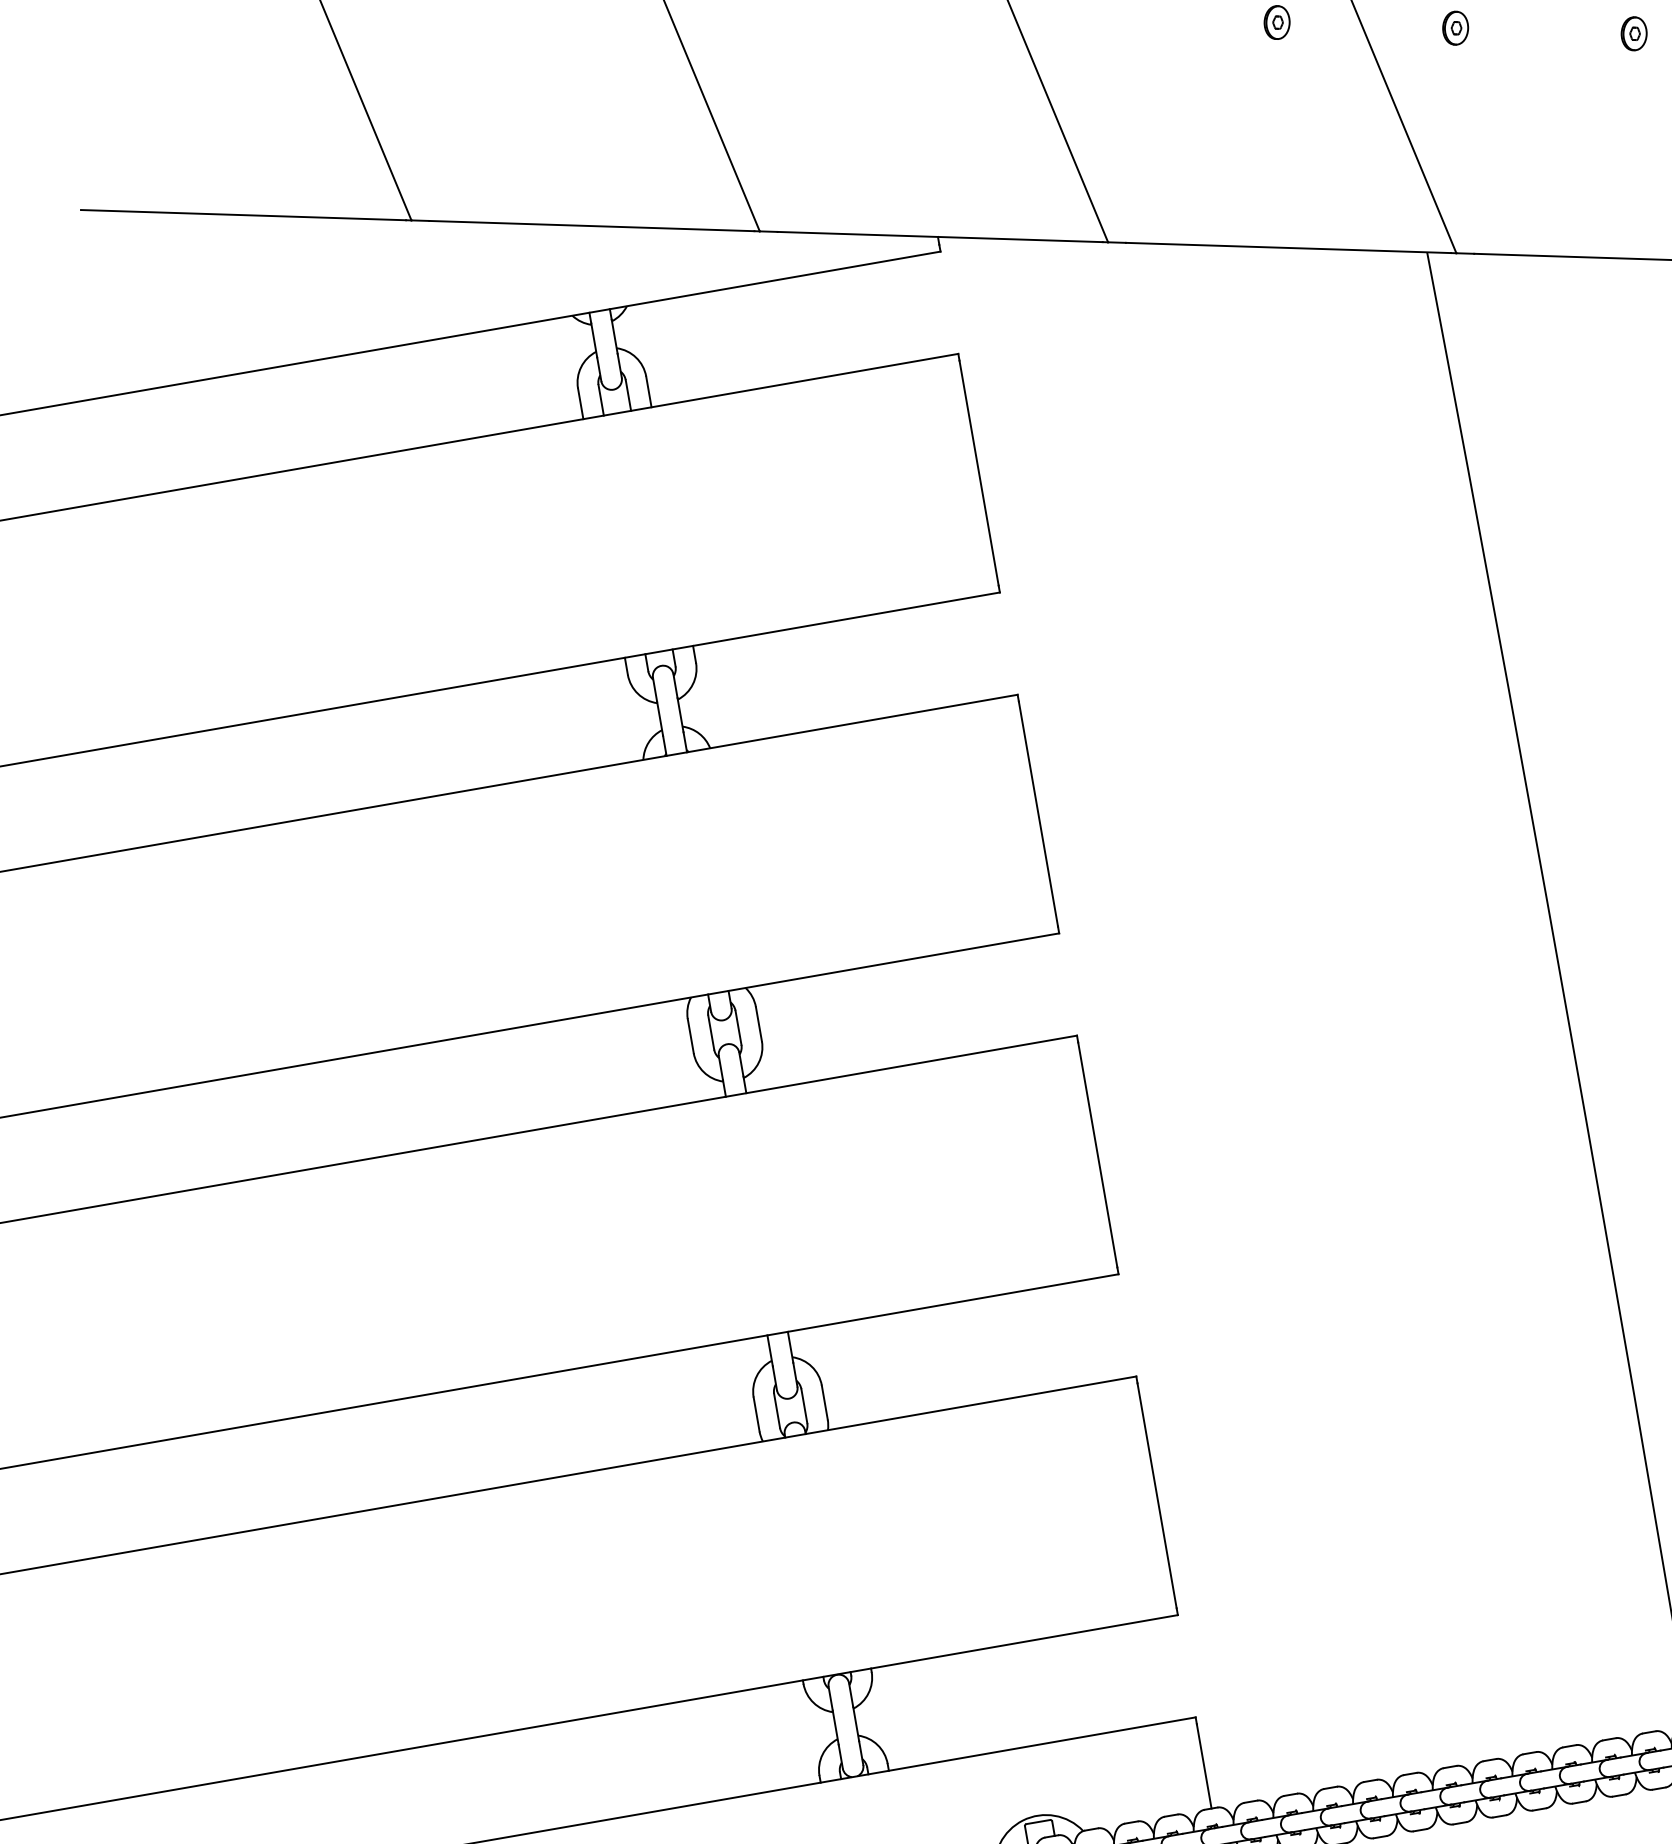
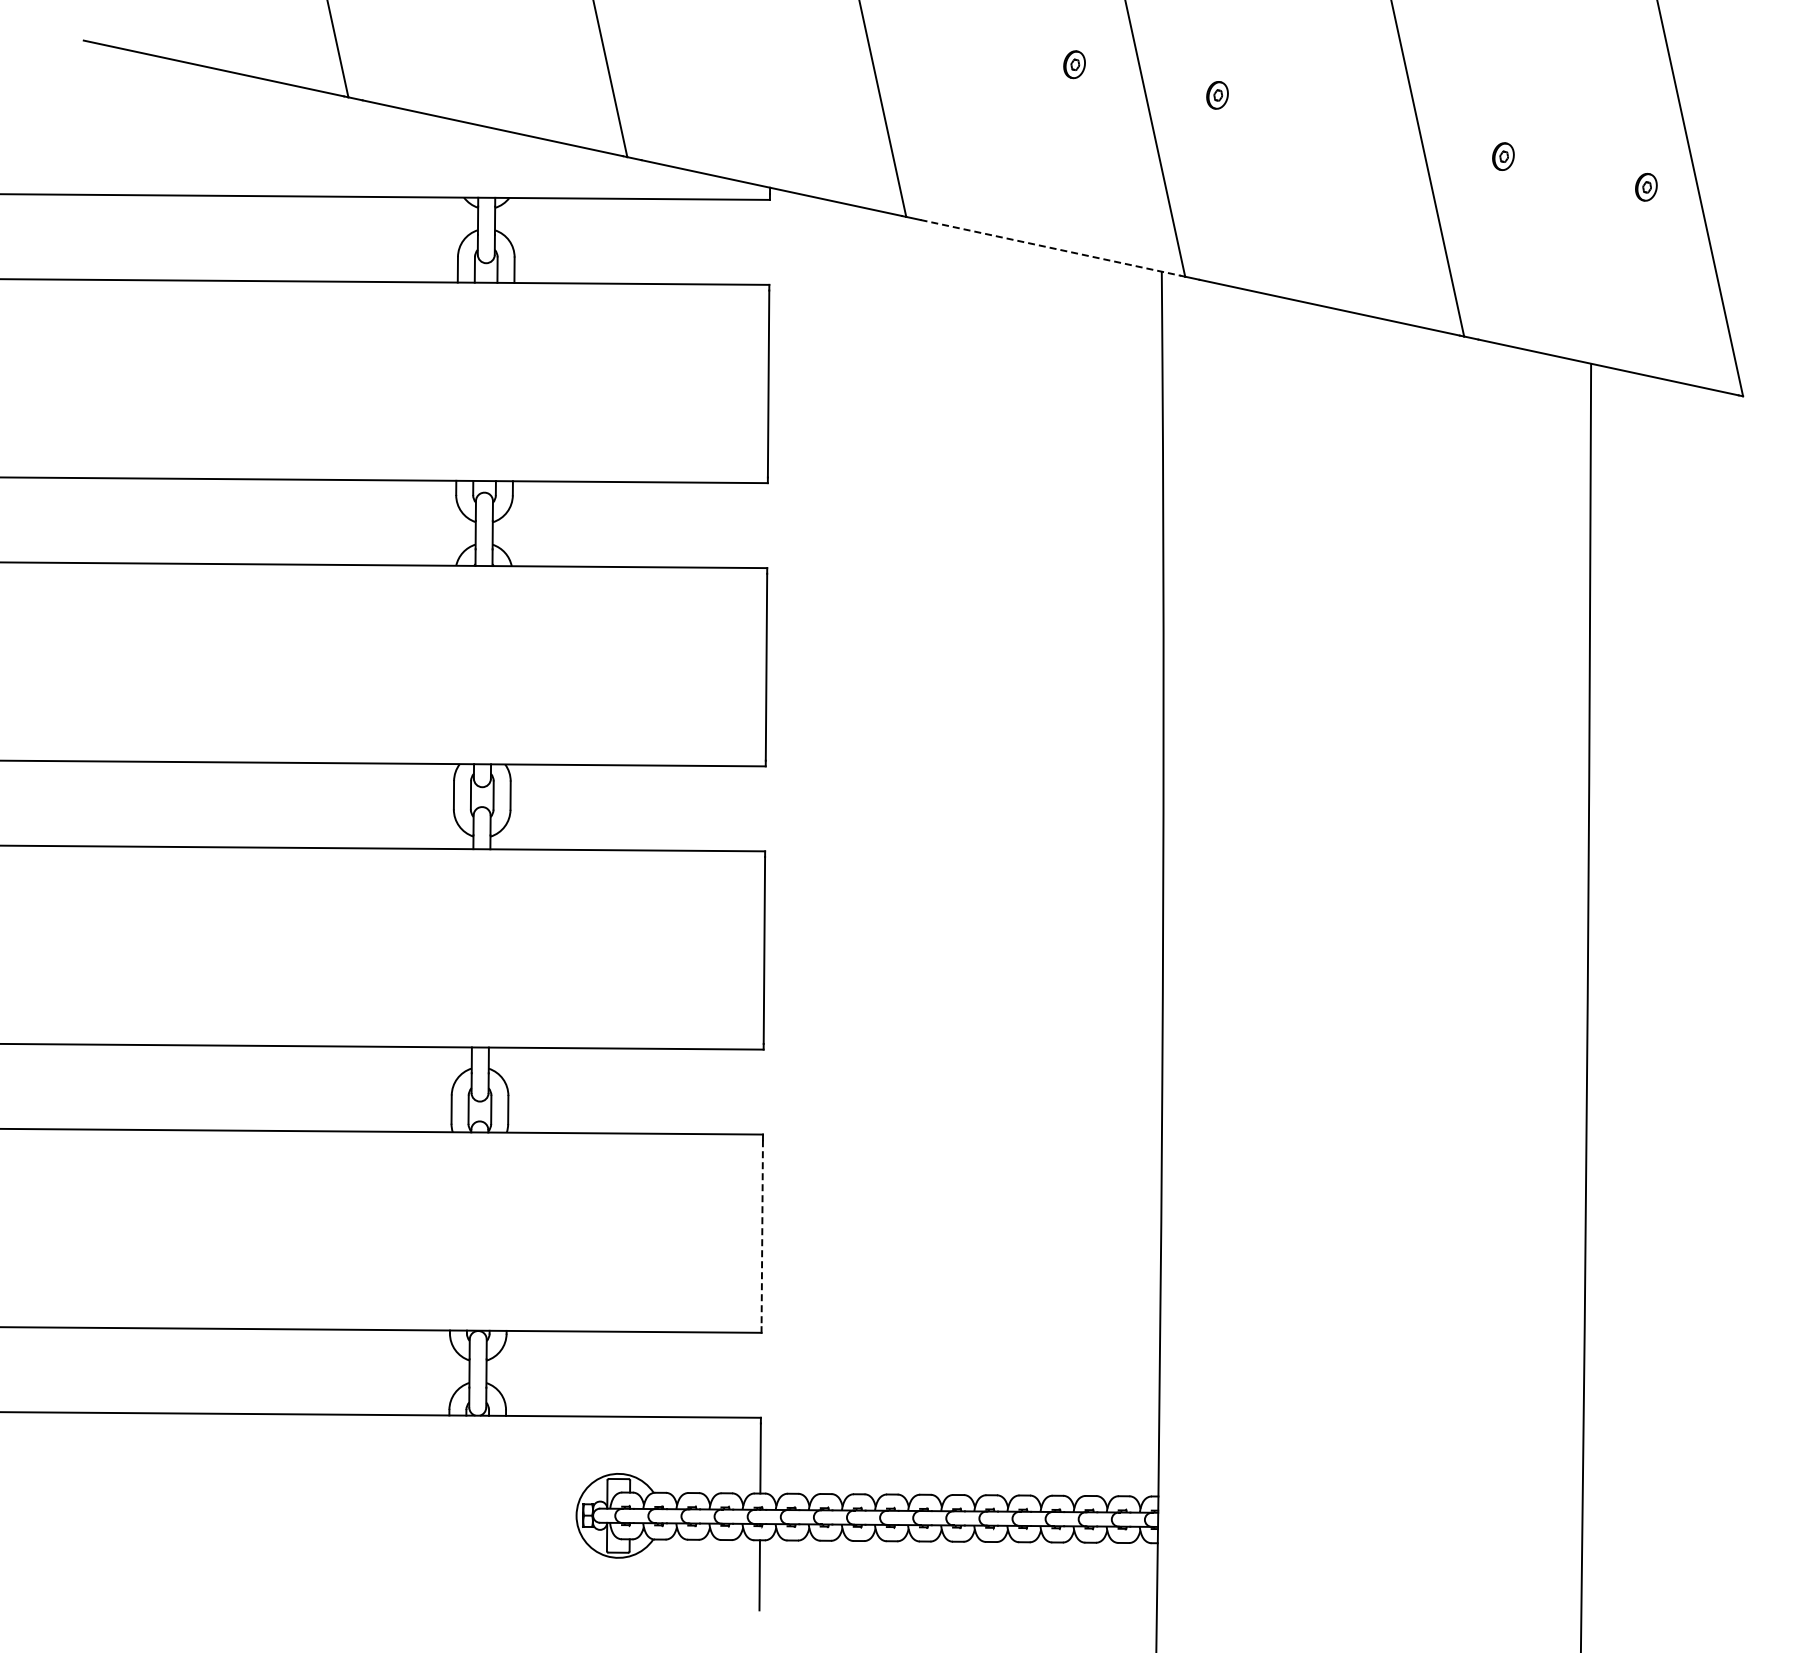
part: (1634, 33) -> (1360, 125), removed
line: (1289, 248) -> (1051, 248), solid -> dashed
line: (1157, 1496) -> (762, 1234), solid -> dashed

